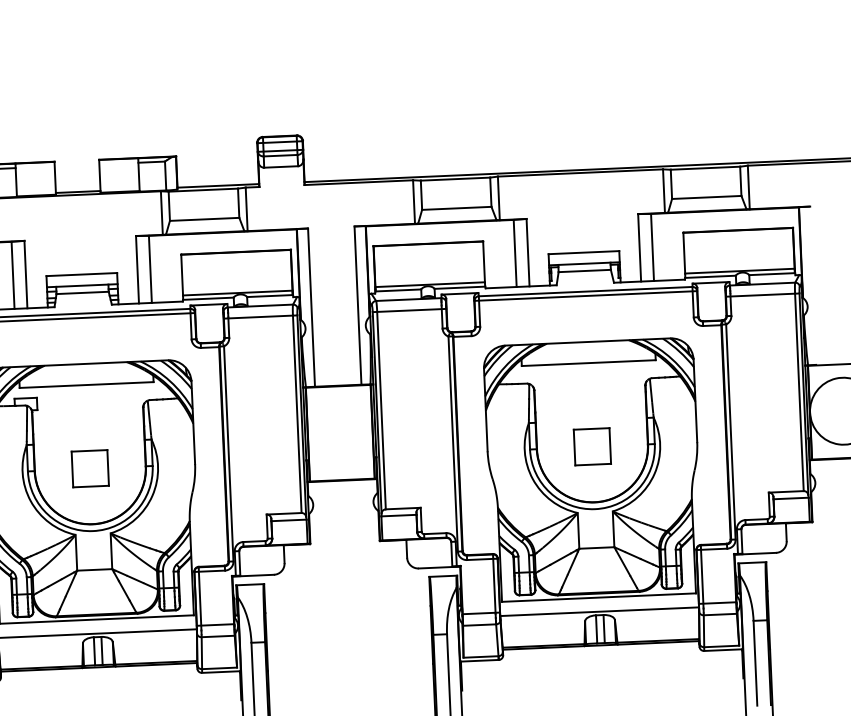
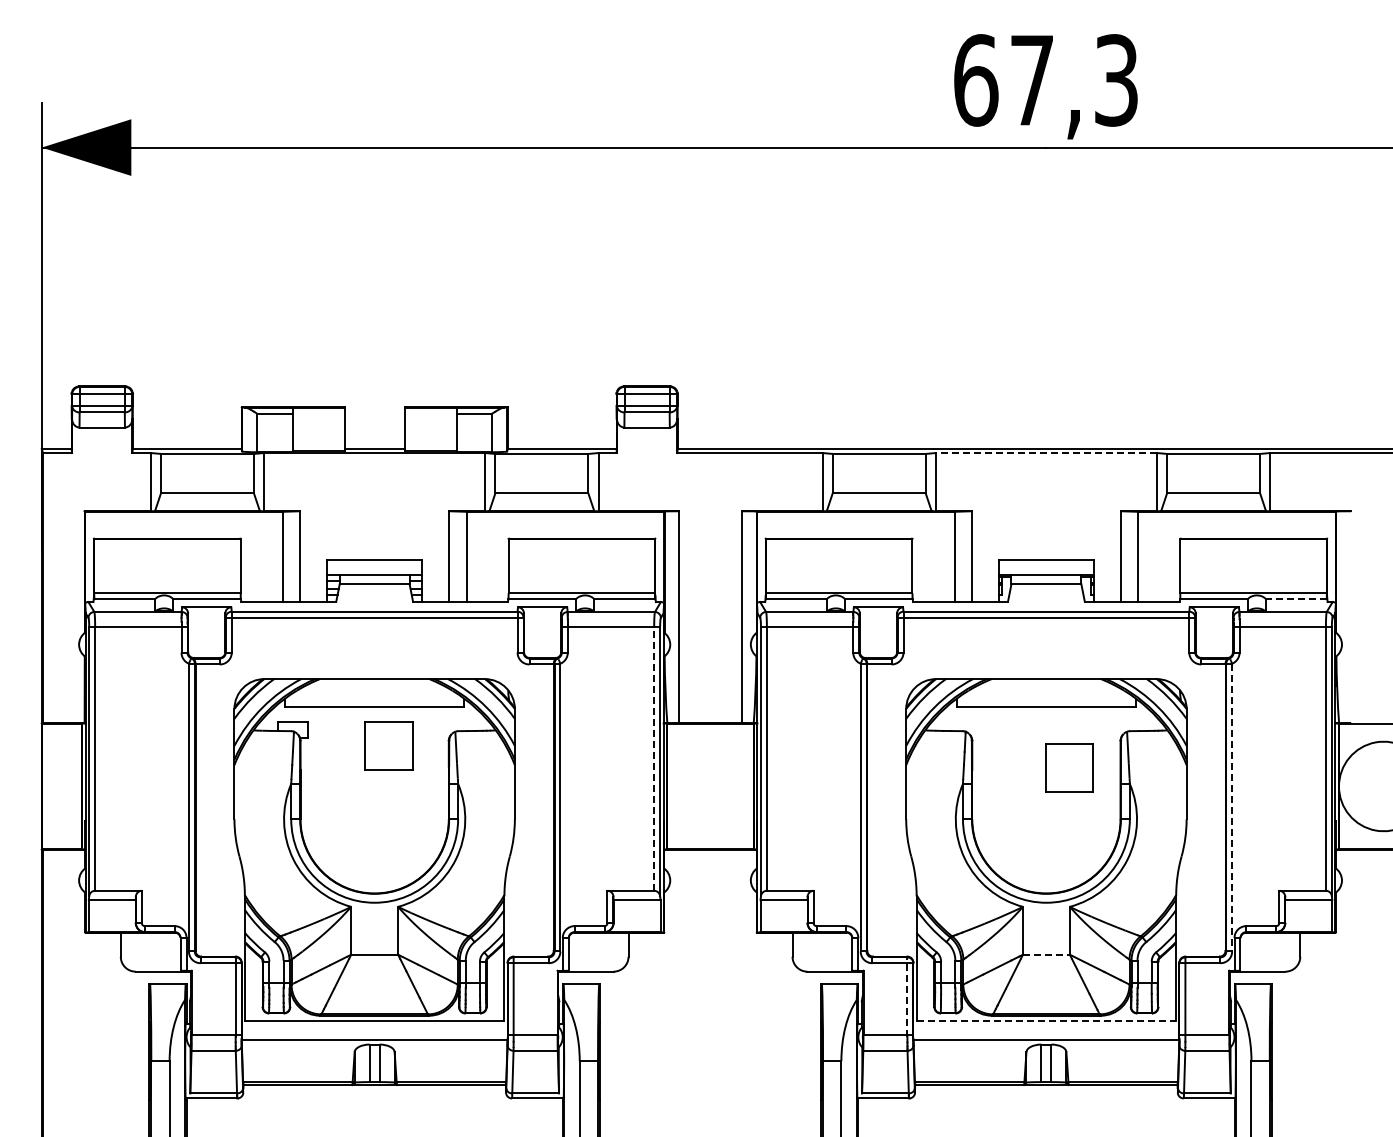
line: (579, 173) -> (1045, 453), solid -> dashed
line: (771, 274) -> (1295, 599), solid -> dashed
line: (297, 414) -> (654, 758), solid -> dashed
line: (731, 431) -> (1232, 807), solid -> dashed
part: (592, 446) -> (1069, 767), moved
part: (90, 468) -> (388, 745), moved
line: (596, 547) -> (1046, 954), solid -> dashed
line: (494, 583) -> (907, 996), solid -> dashed
line: (599, 597) -> (1046, 1021), solid -> dashed

